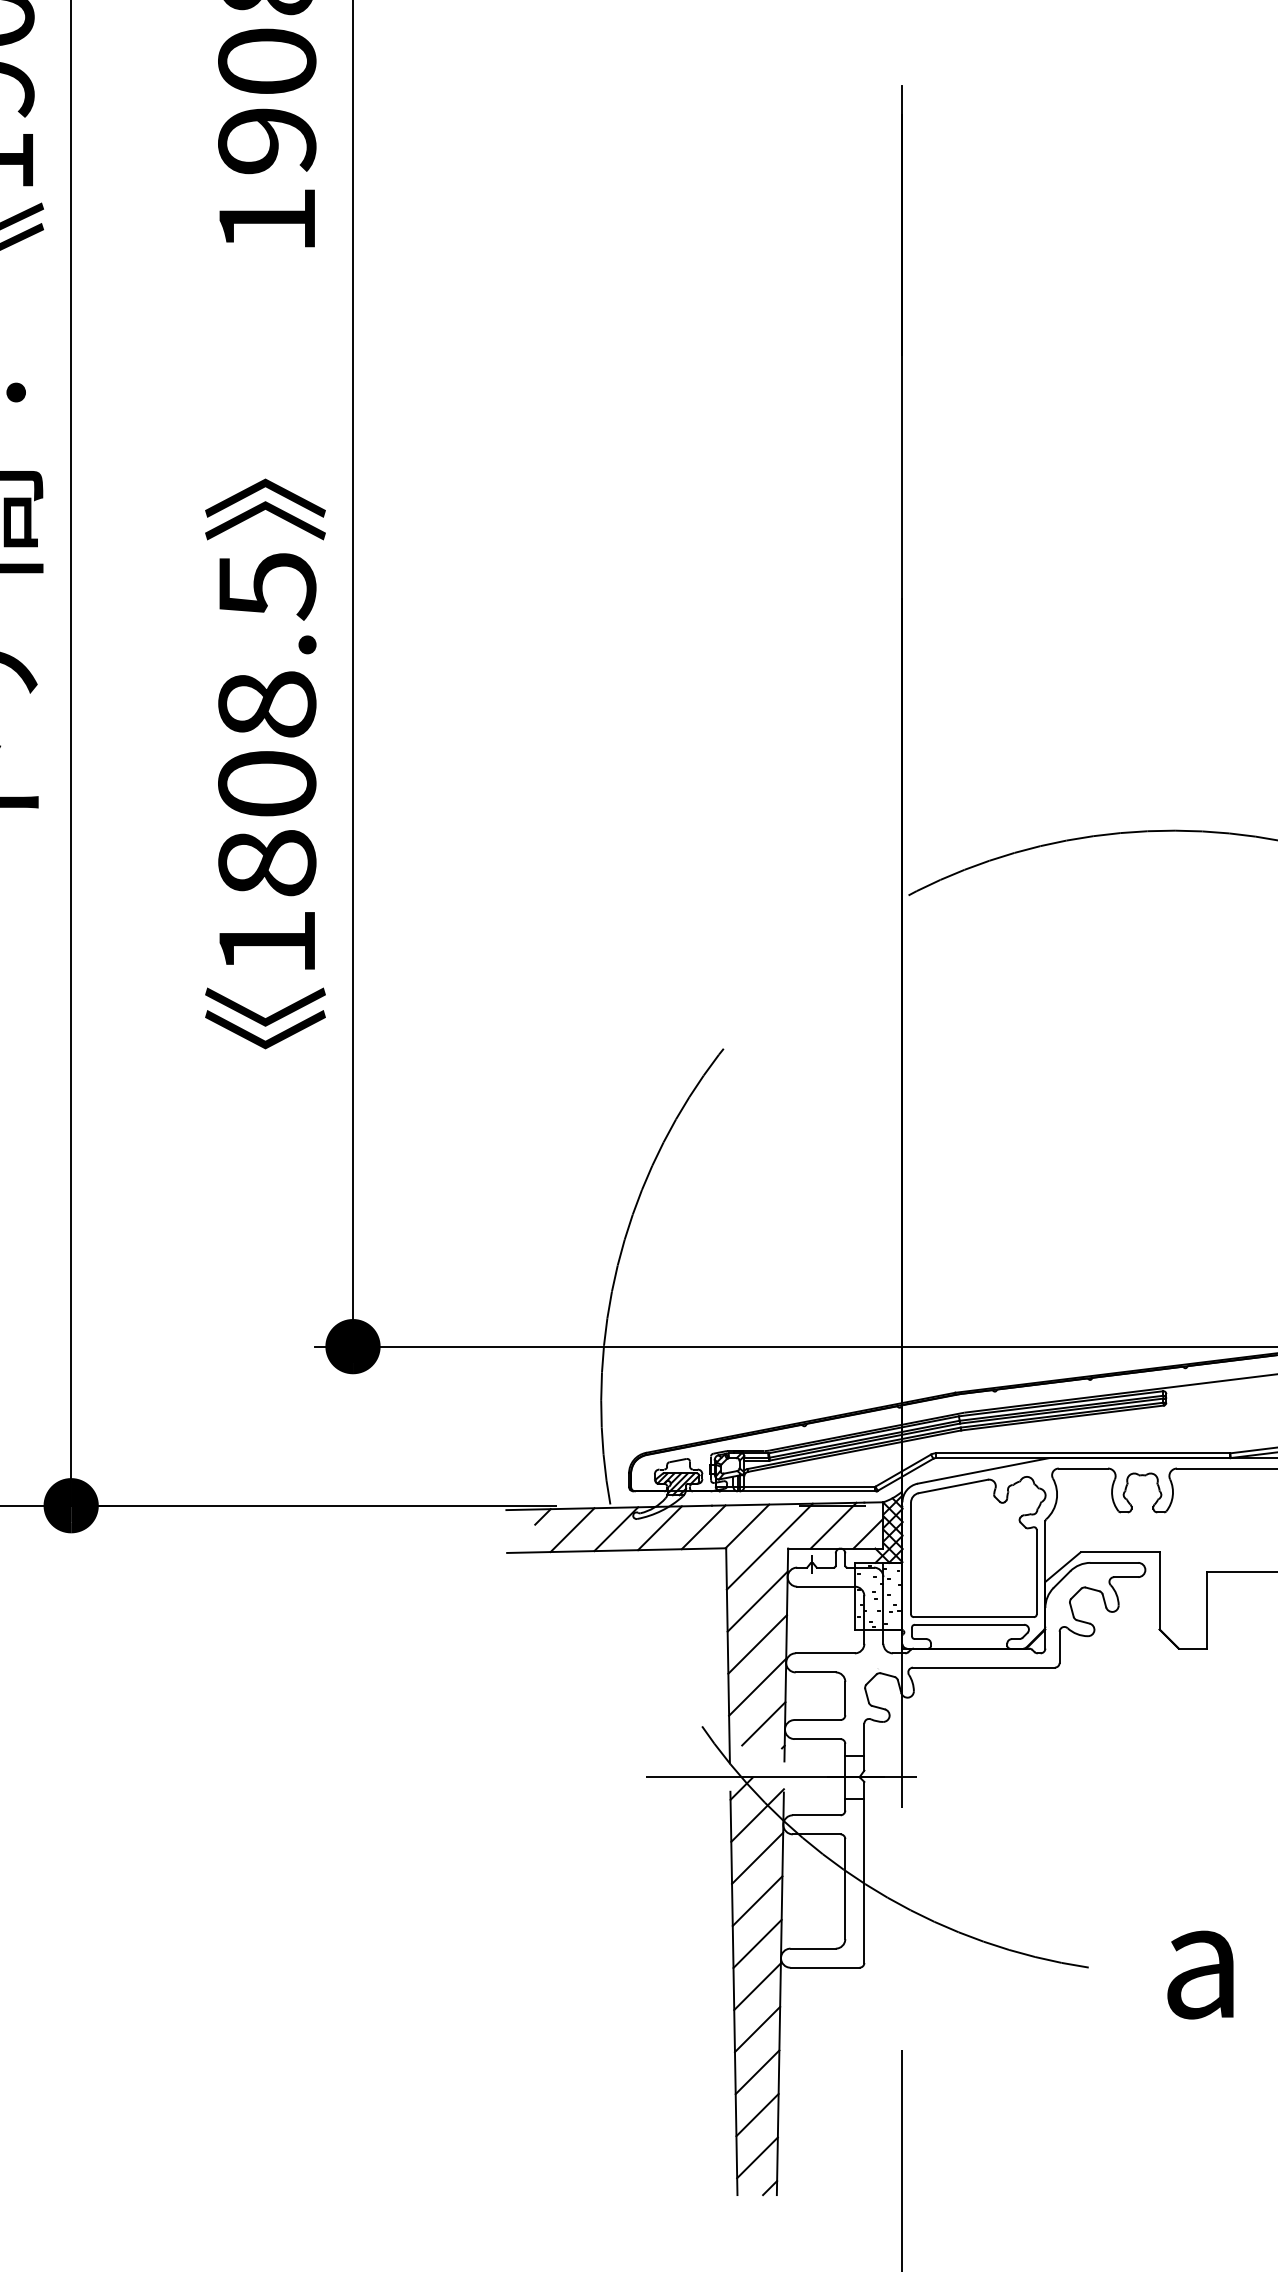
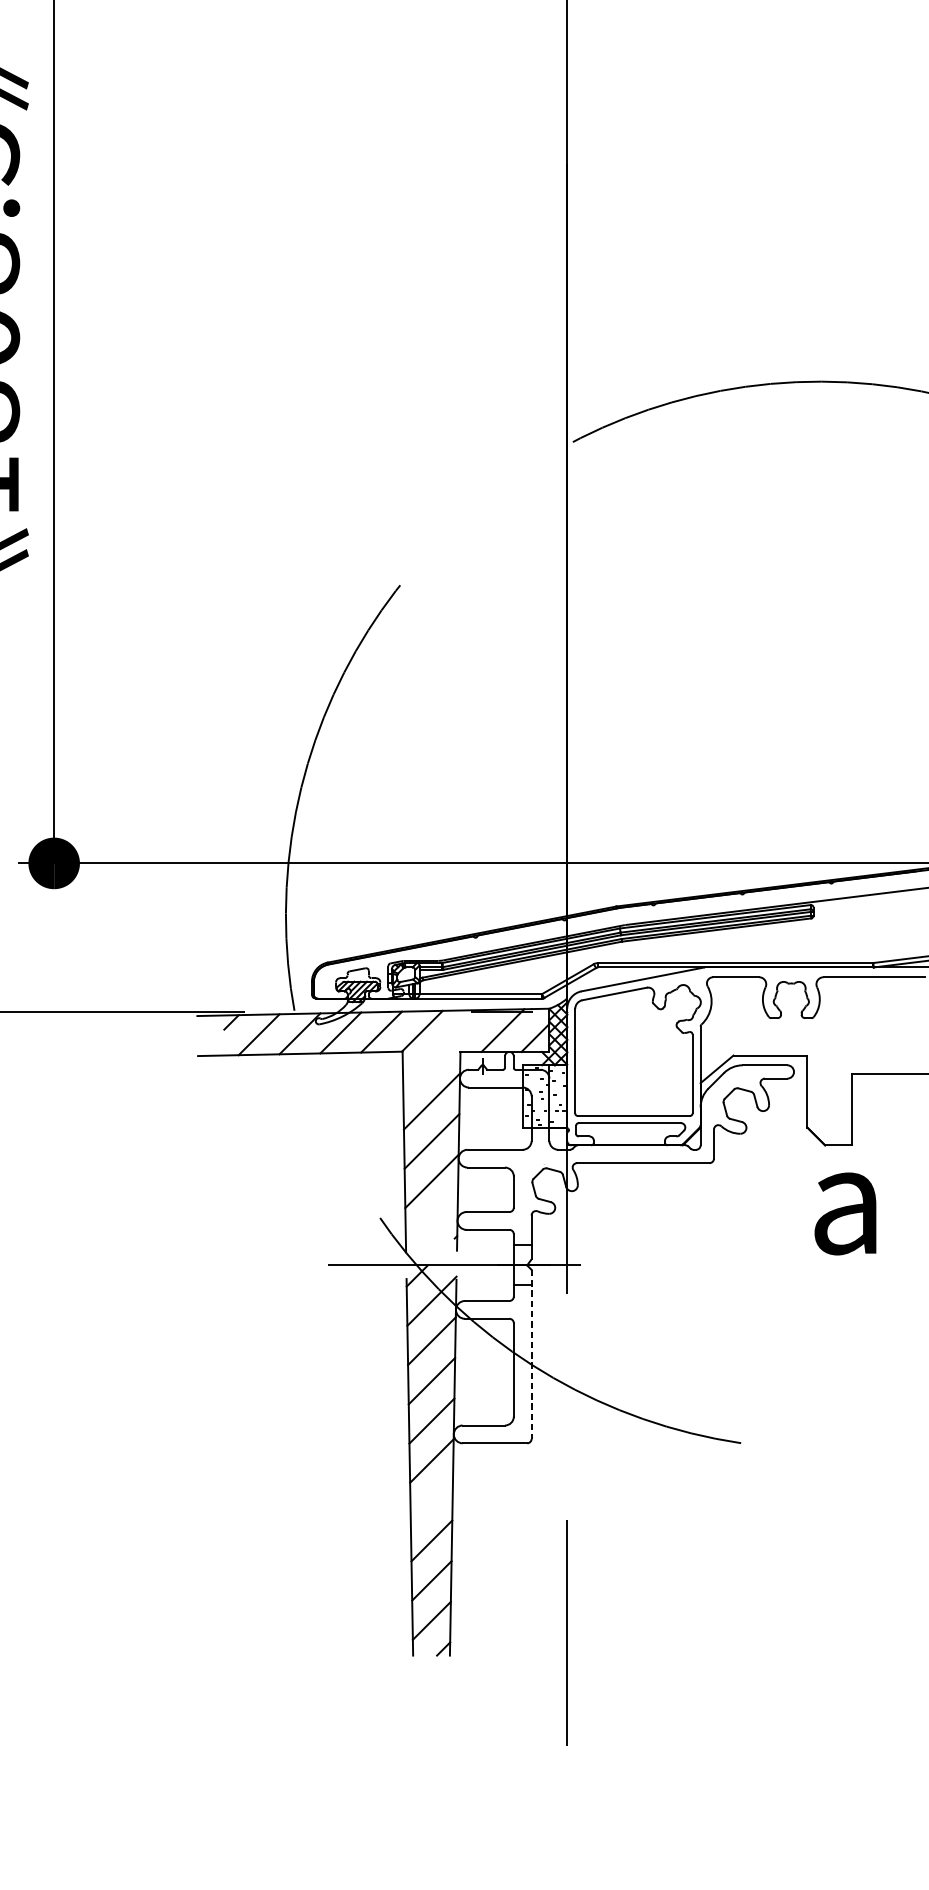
line: (769, 1546) -> (443, 1050), removed
line: (763, 1723) -> (437, 1215), removed
line: (864, 1872) -> (531, 1354), solid -> dashed
text: (1200, 1974) -> (845, 1213), moved
line: (757, 2029) -> (431, 1500), removed

